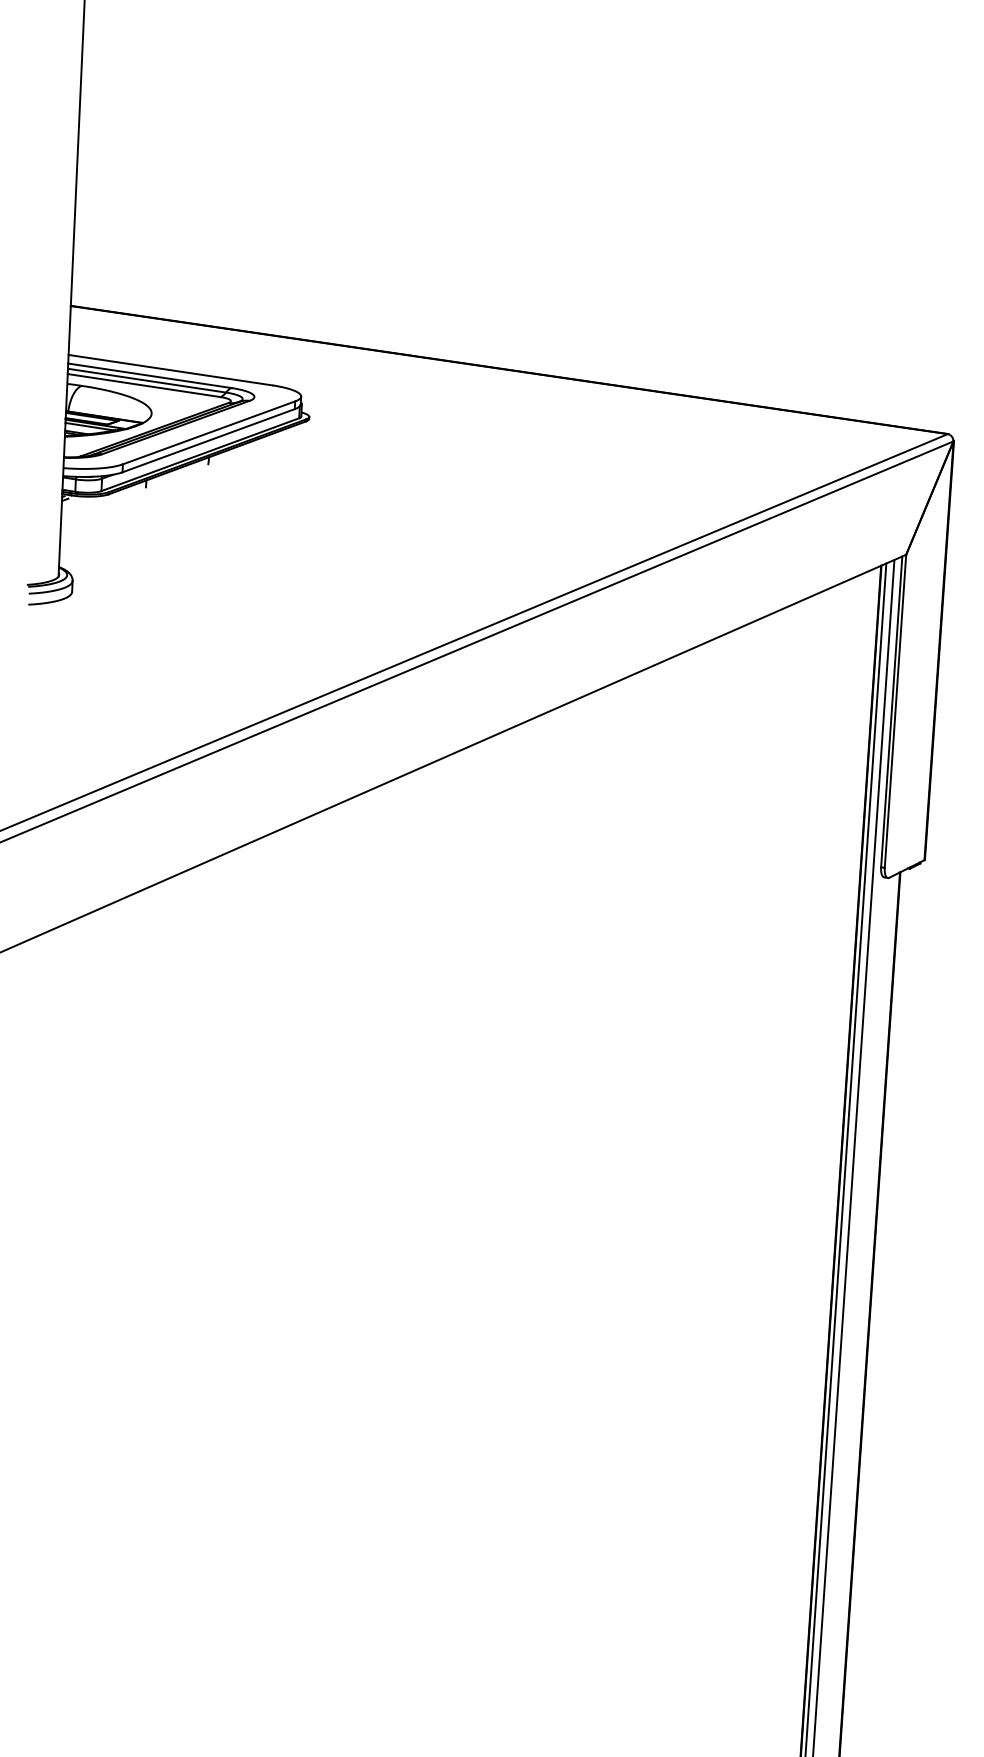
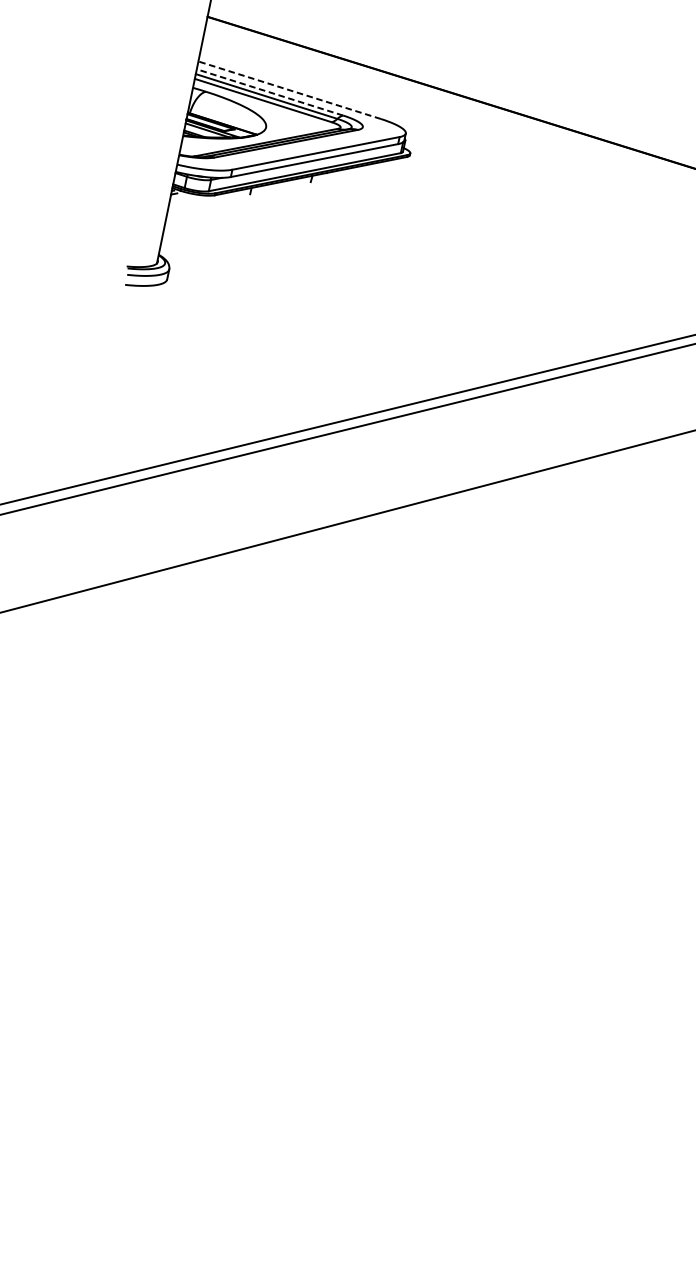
line: (170, 370) -> (289, 90), solid -> dashed
line: (149, 375) -> (269, 92), solid -> dashed

